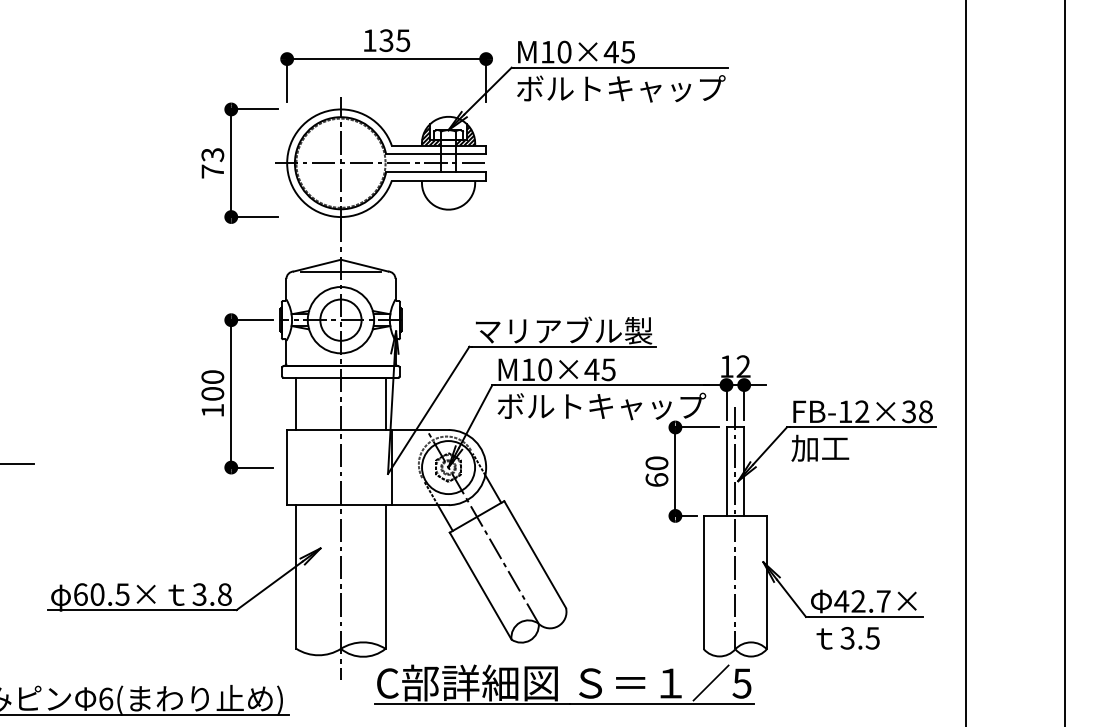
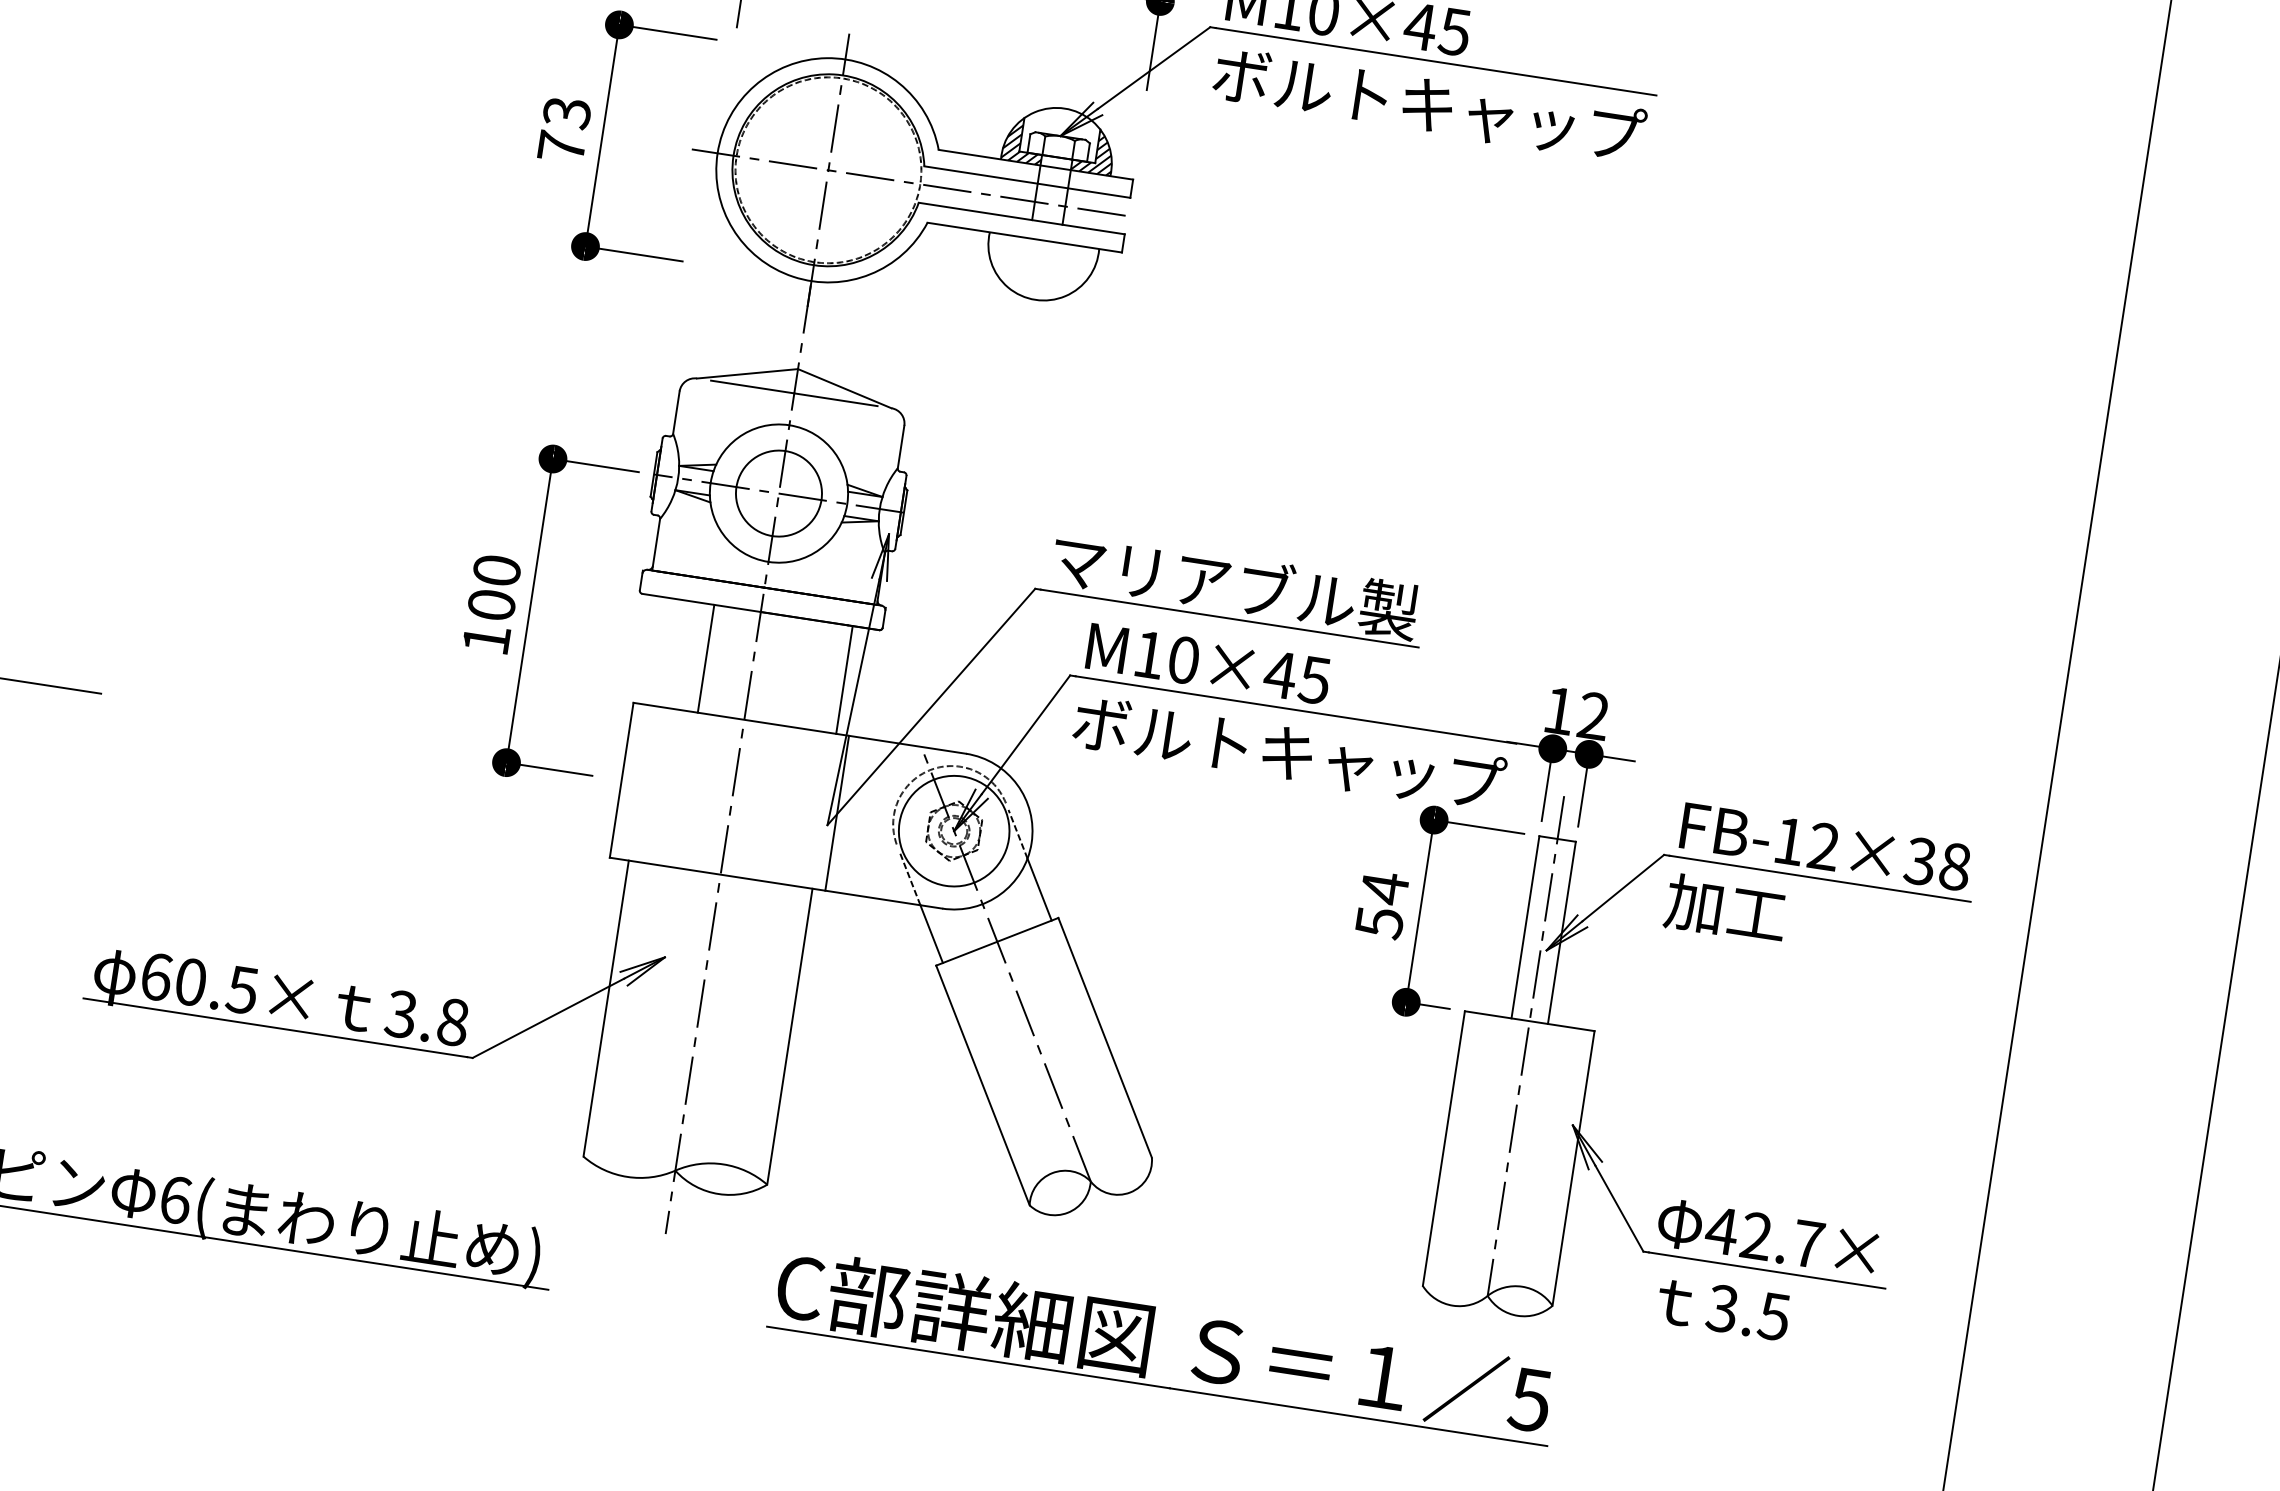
line: (296, 403) -> (706, 658), moved
text: (656, 471) -> (1381, 904), 60 -> 54
part: (557, 684) -> (1149, 1343), moved

